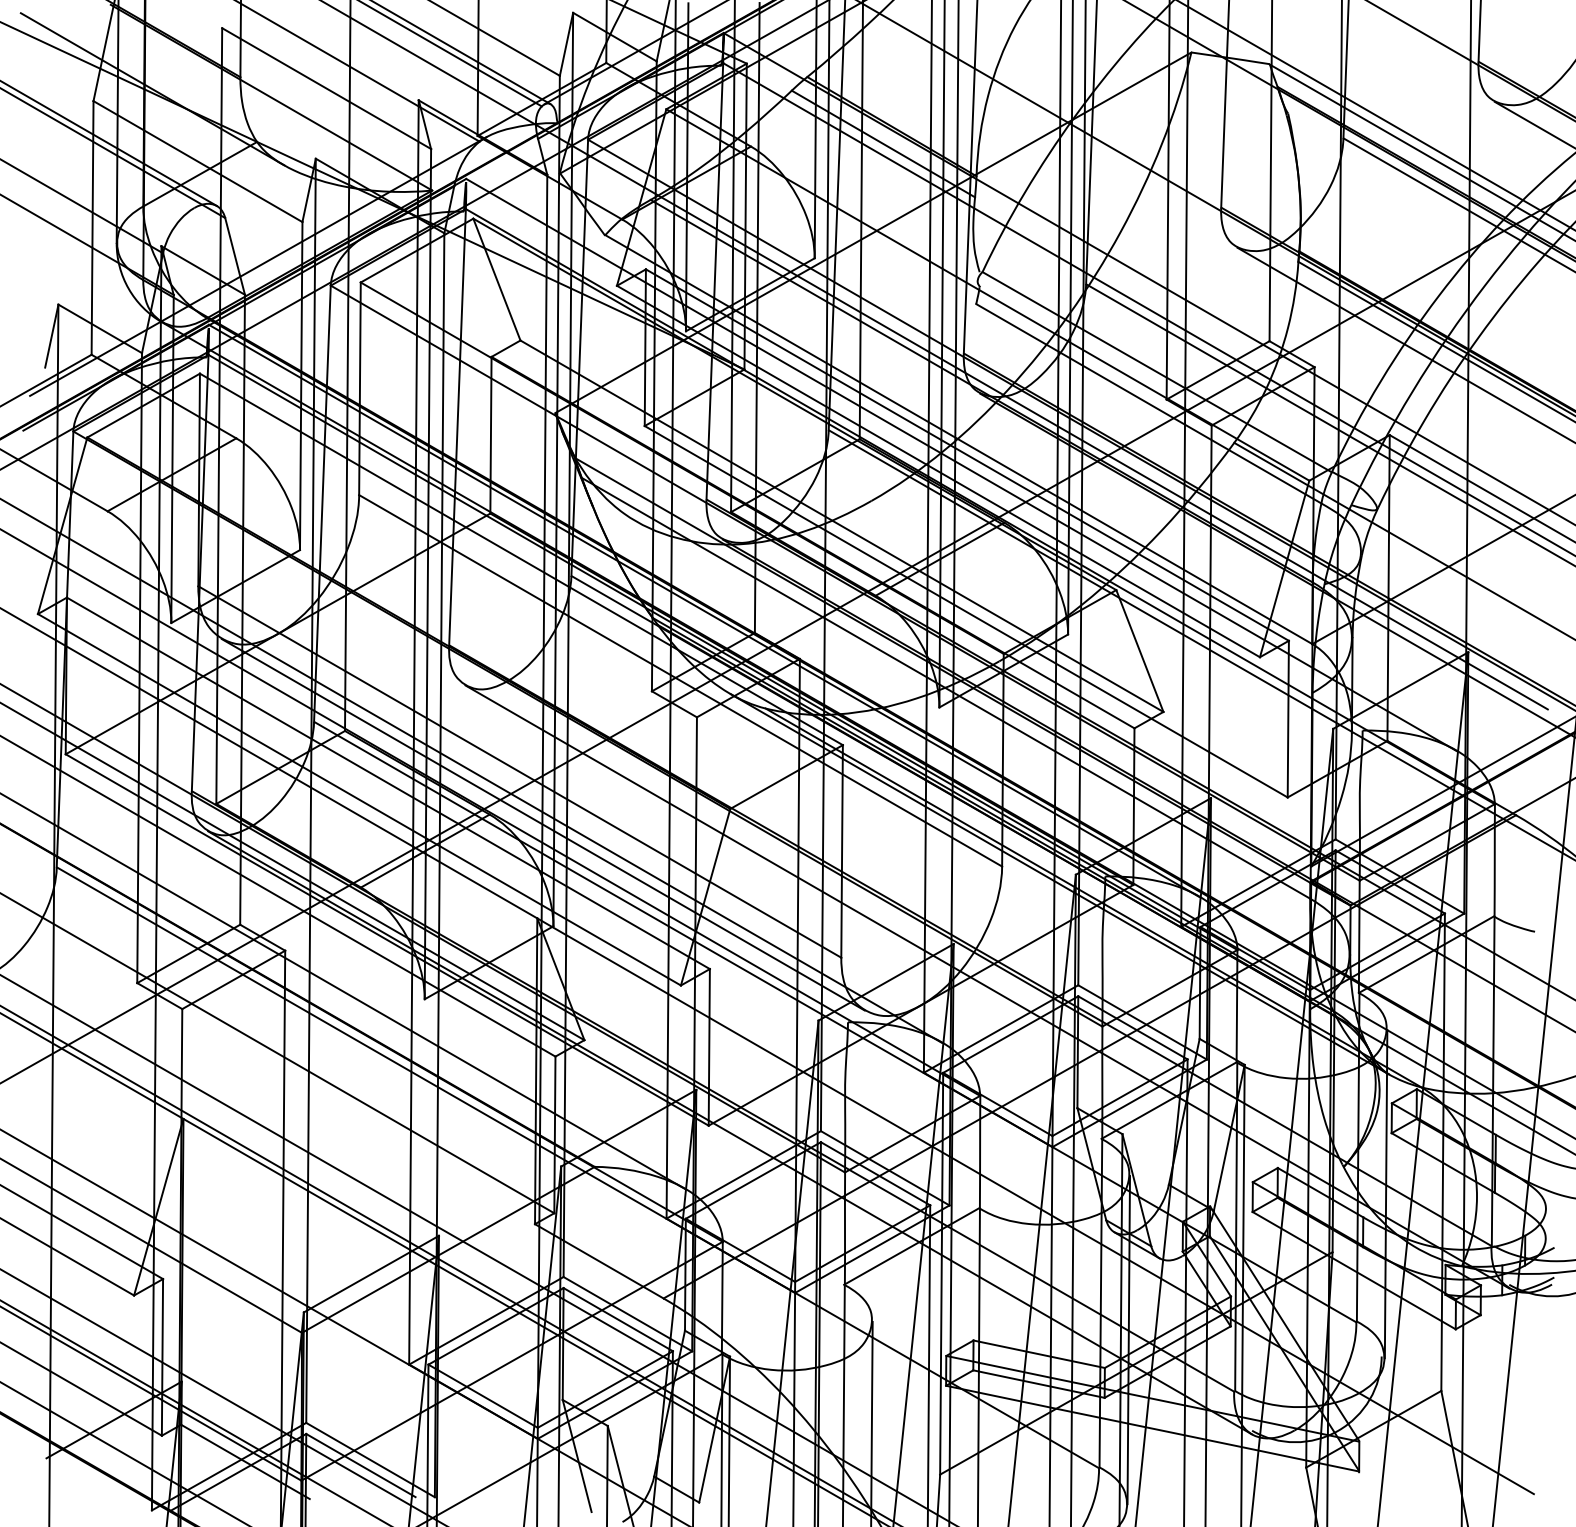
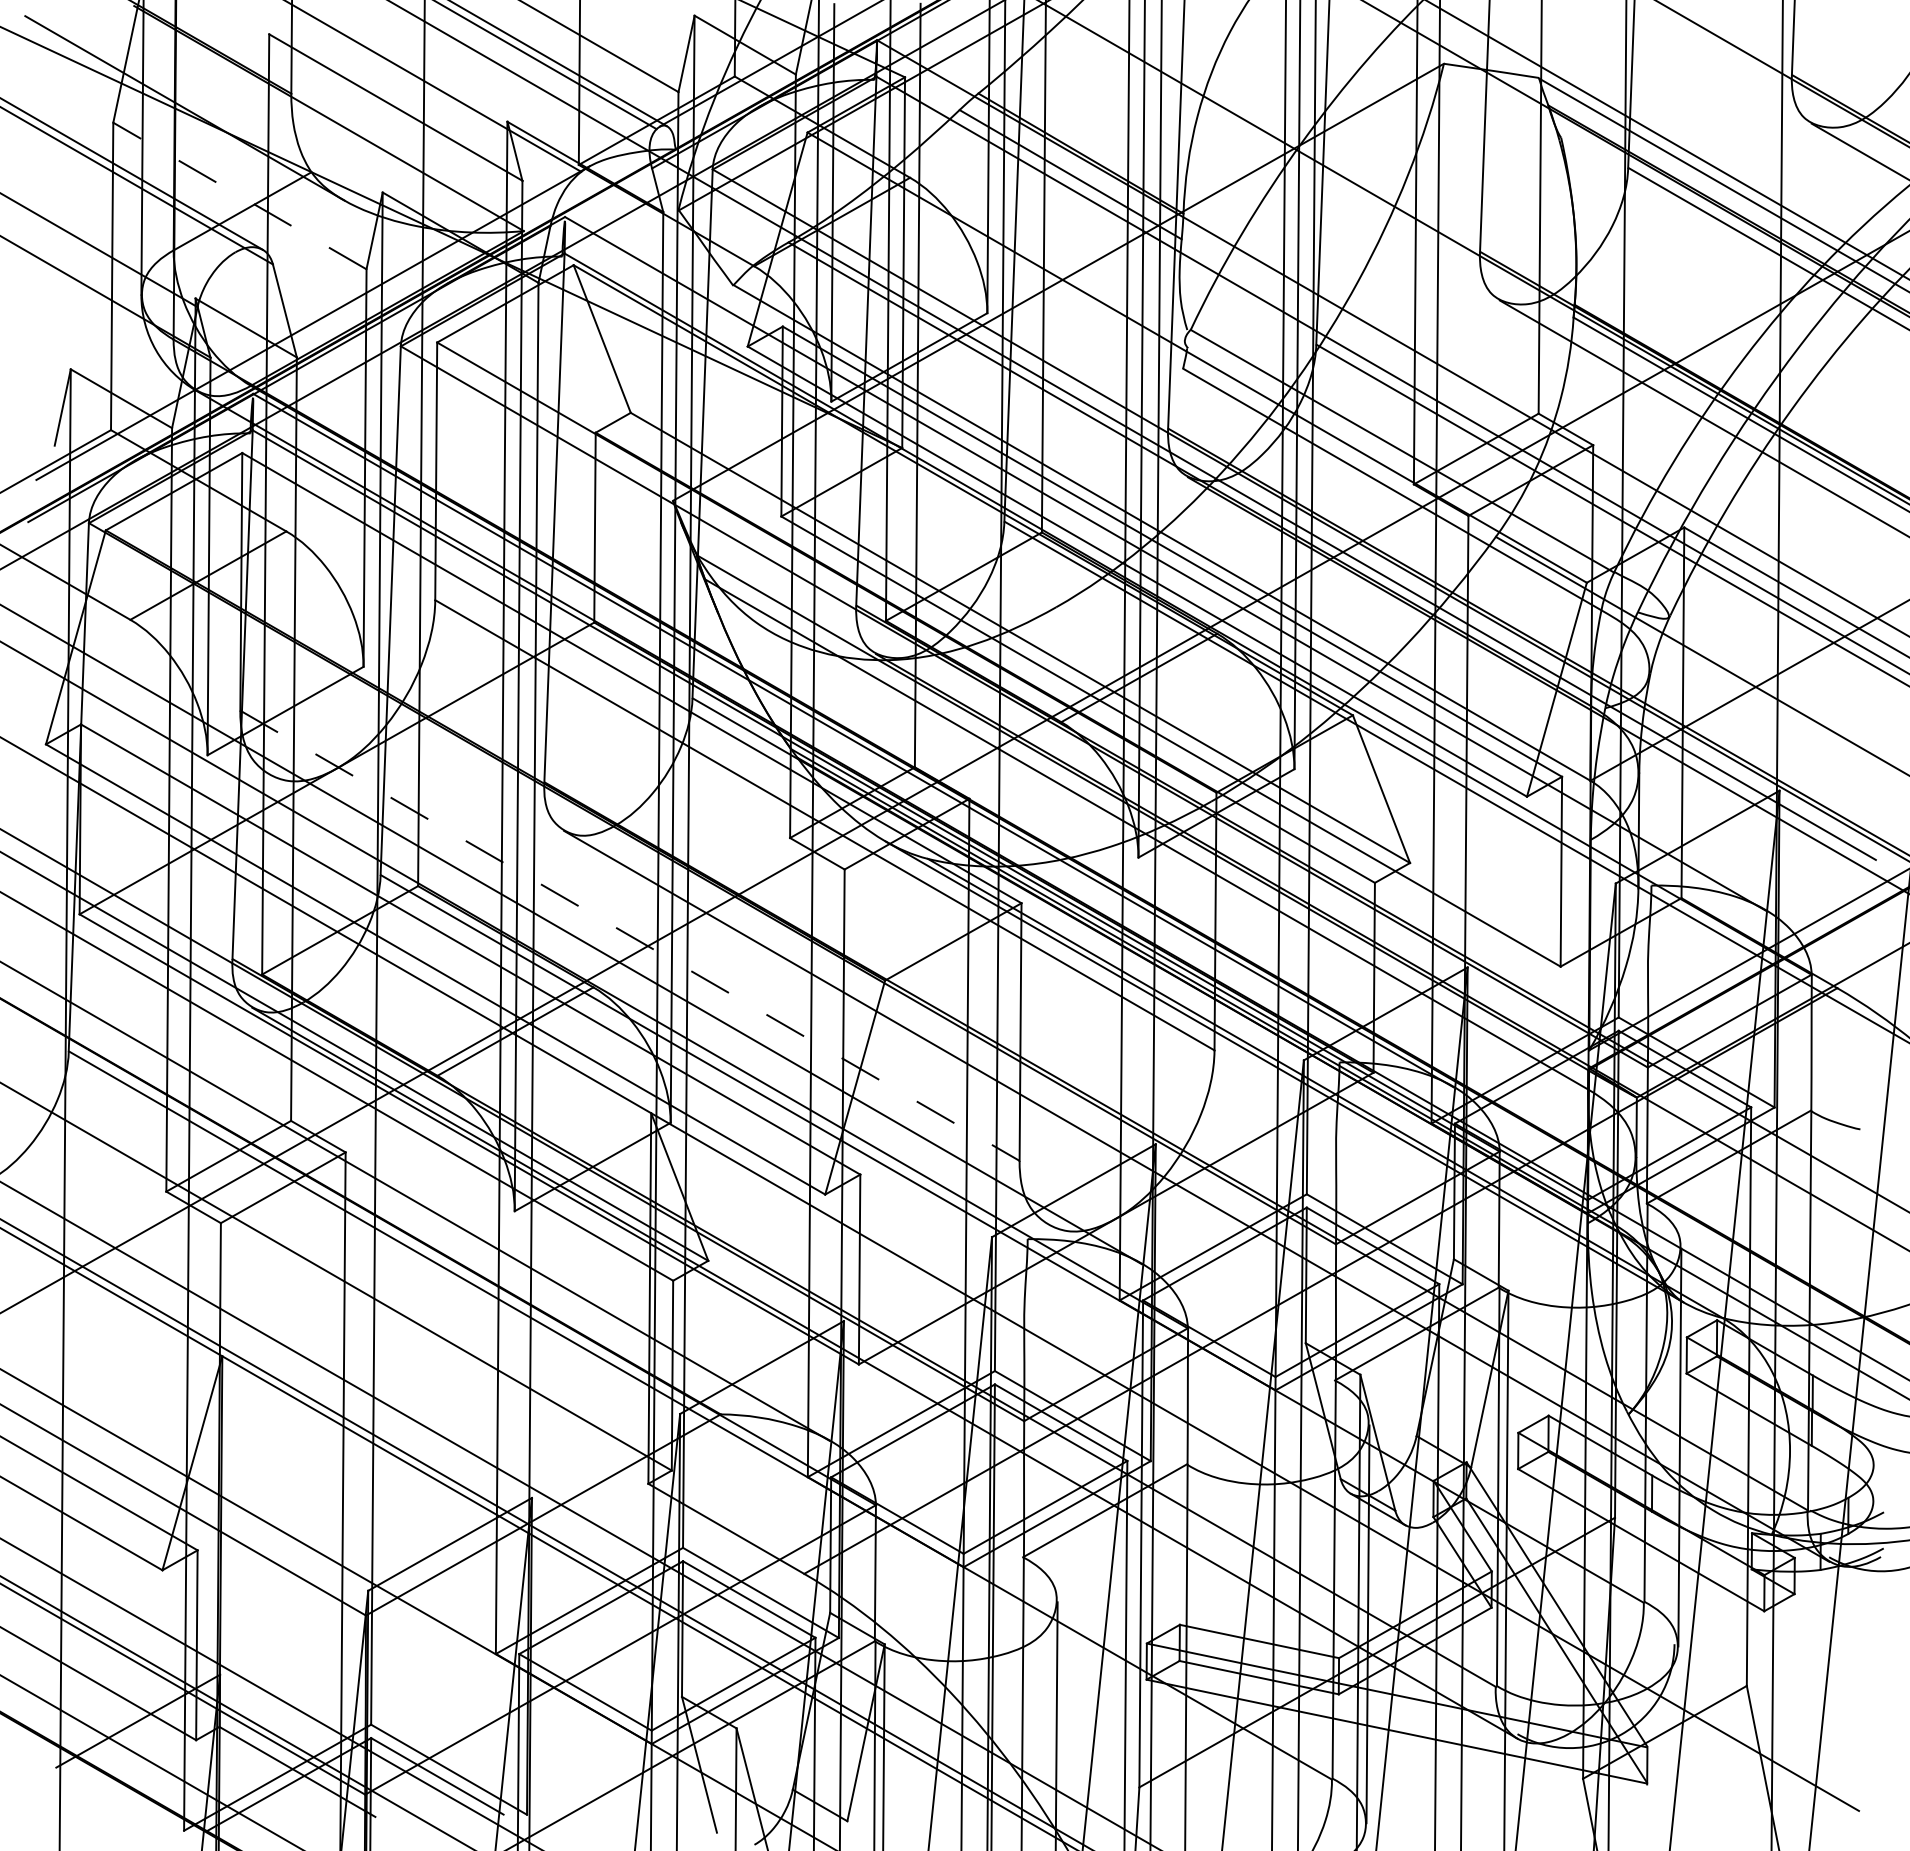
line: (197, 161) -> (239, 195), solid -> dashed
line: (519, 771) -> (629, 935), solid -> dashed
line: (543, 824) -> (658, 999), removed

